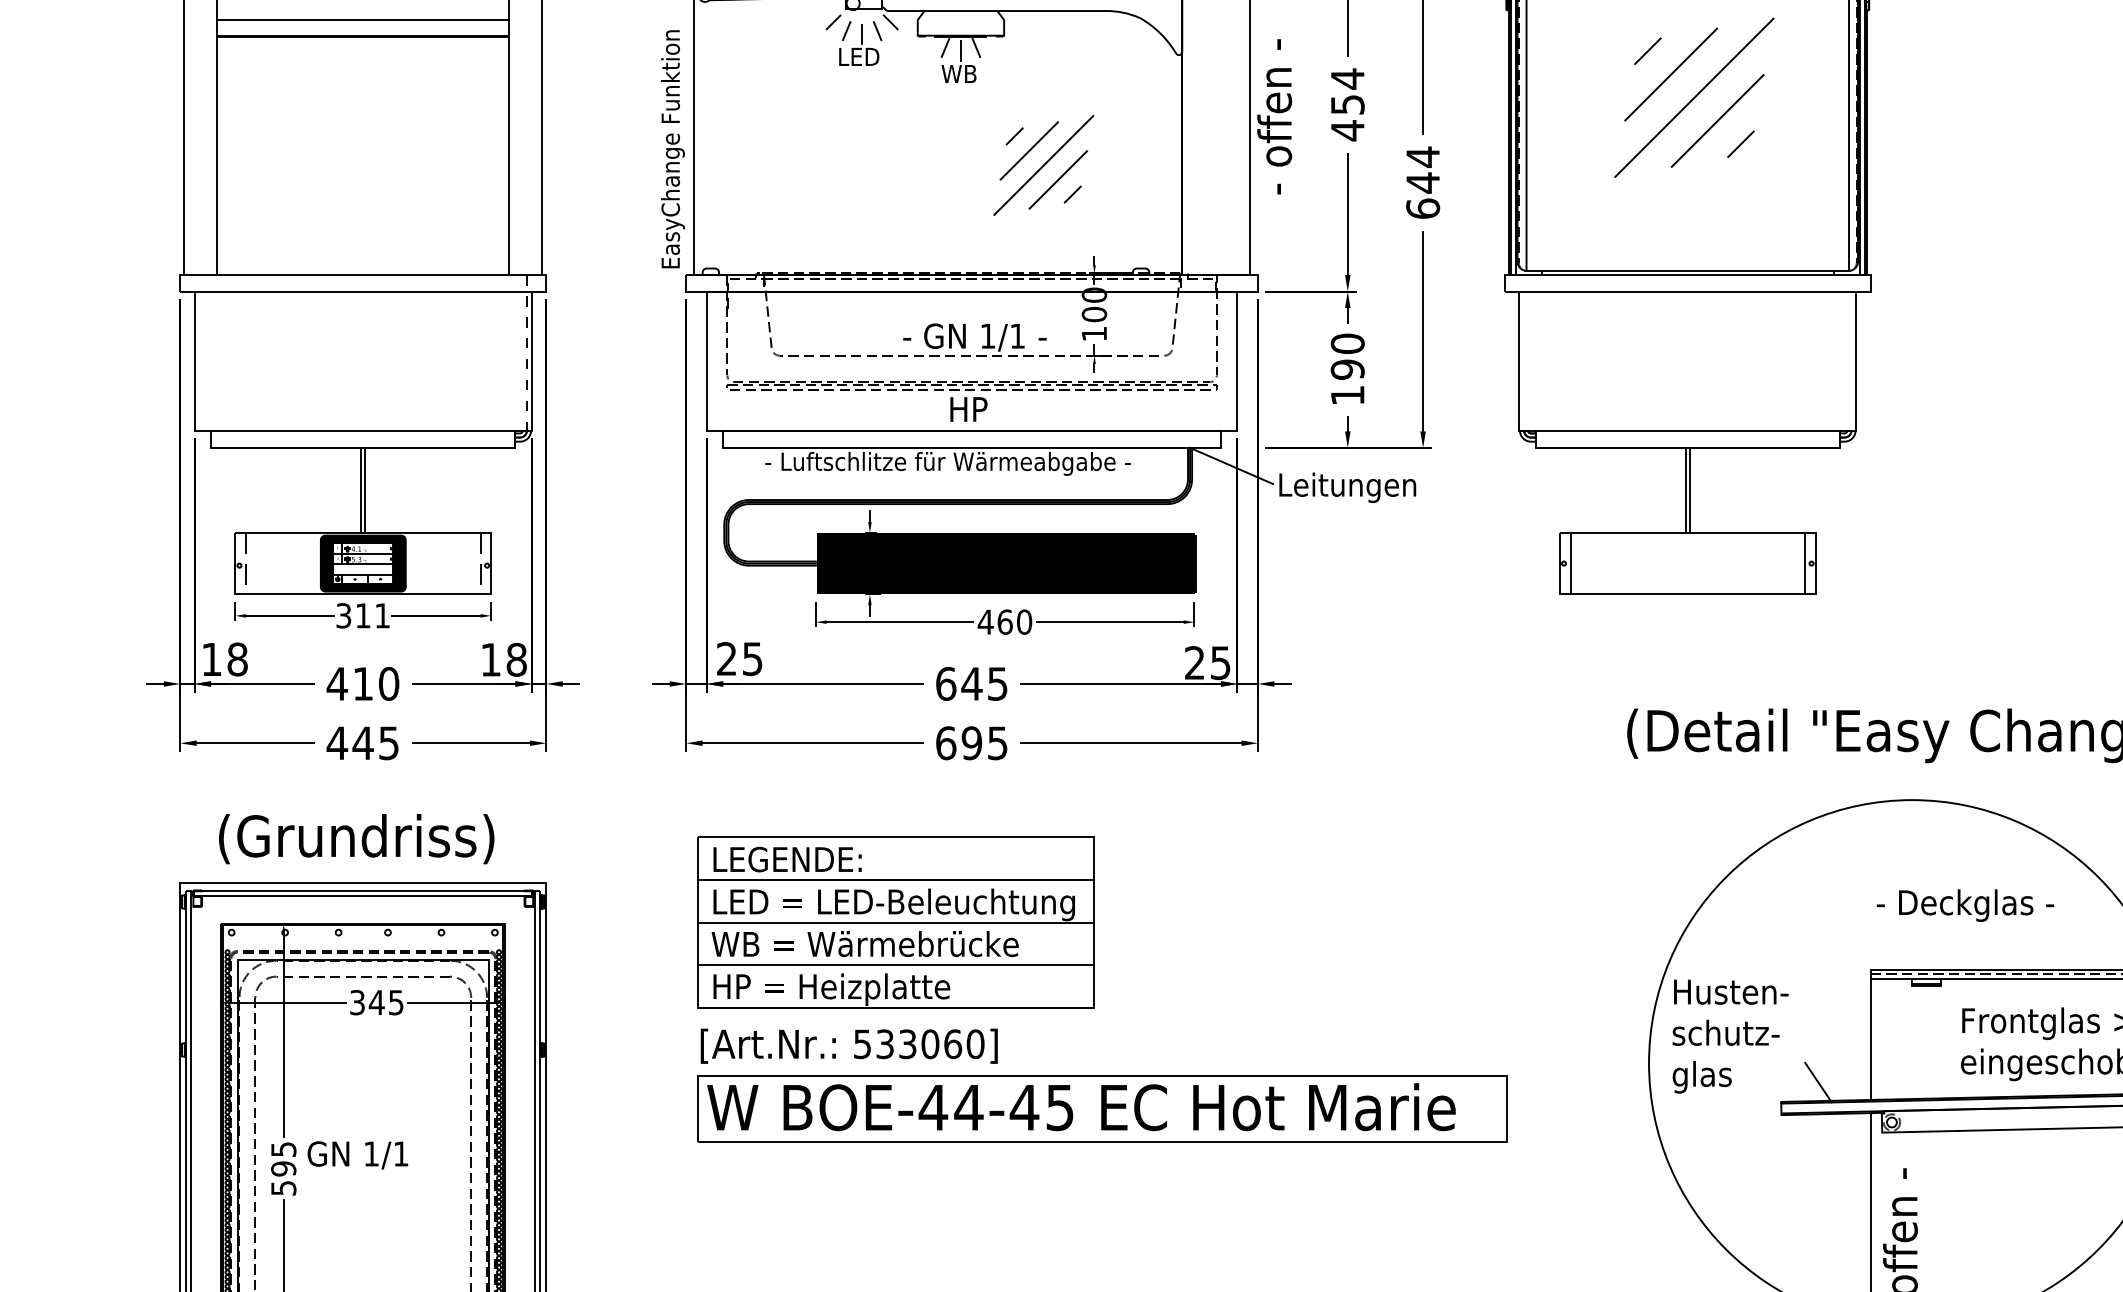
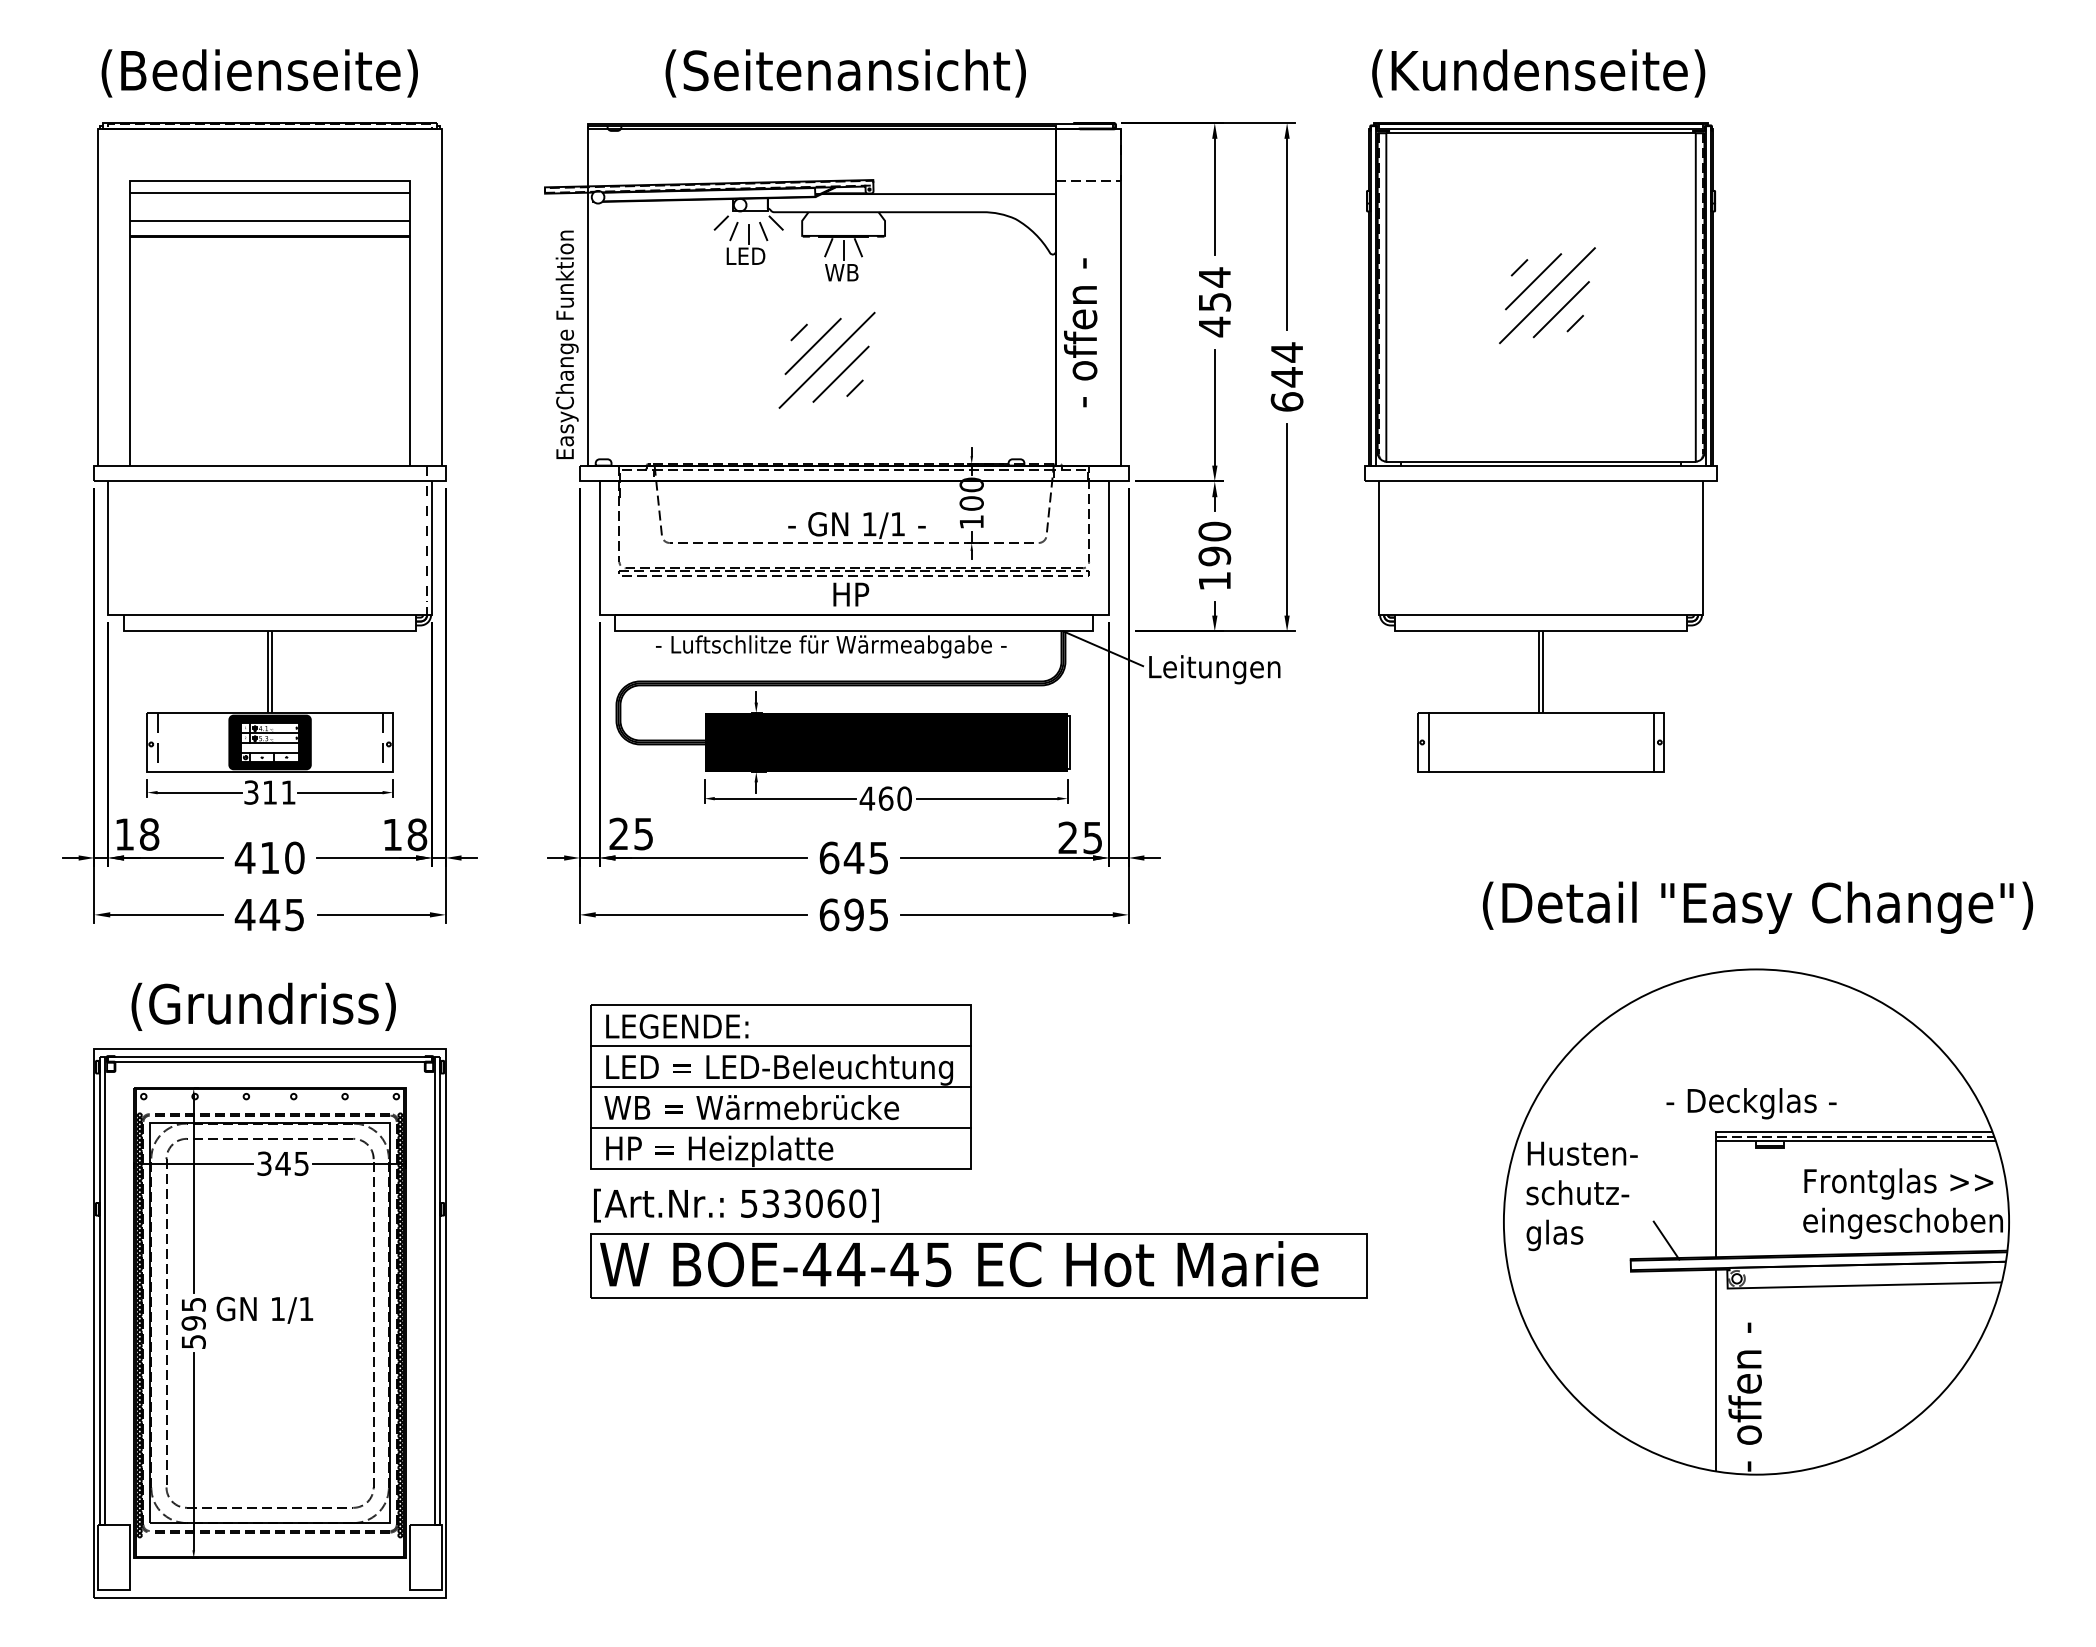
part: (1694, 97) -> (1547, 295), size x0.62
text: (1274, 116) -> (1080, 332), moved
part: (1043, 164) -> (826, 359), moved
text: (1965, 905) -> (1751, 1103), moved

